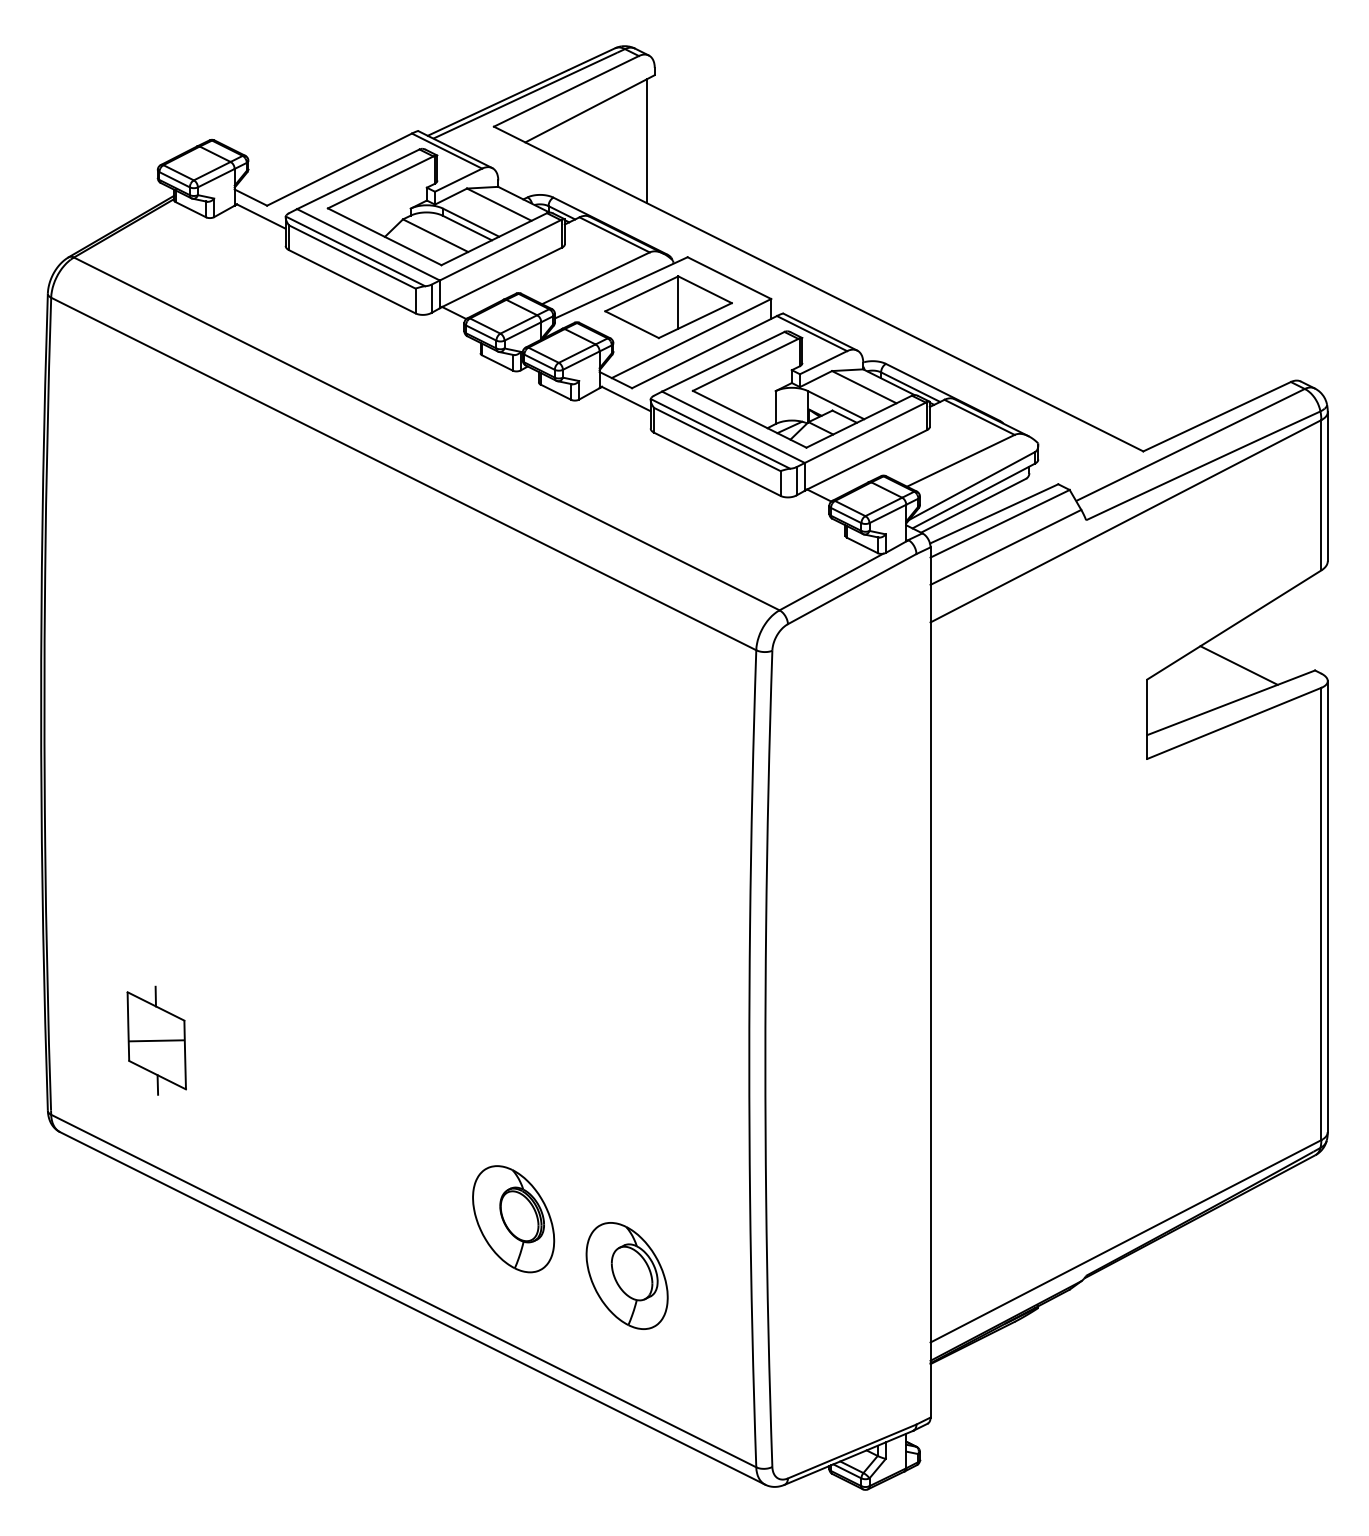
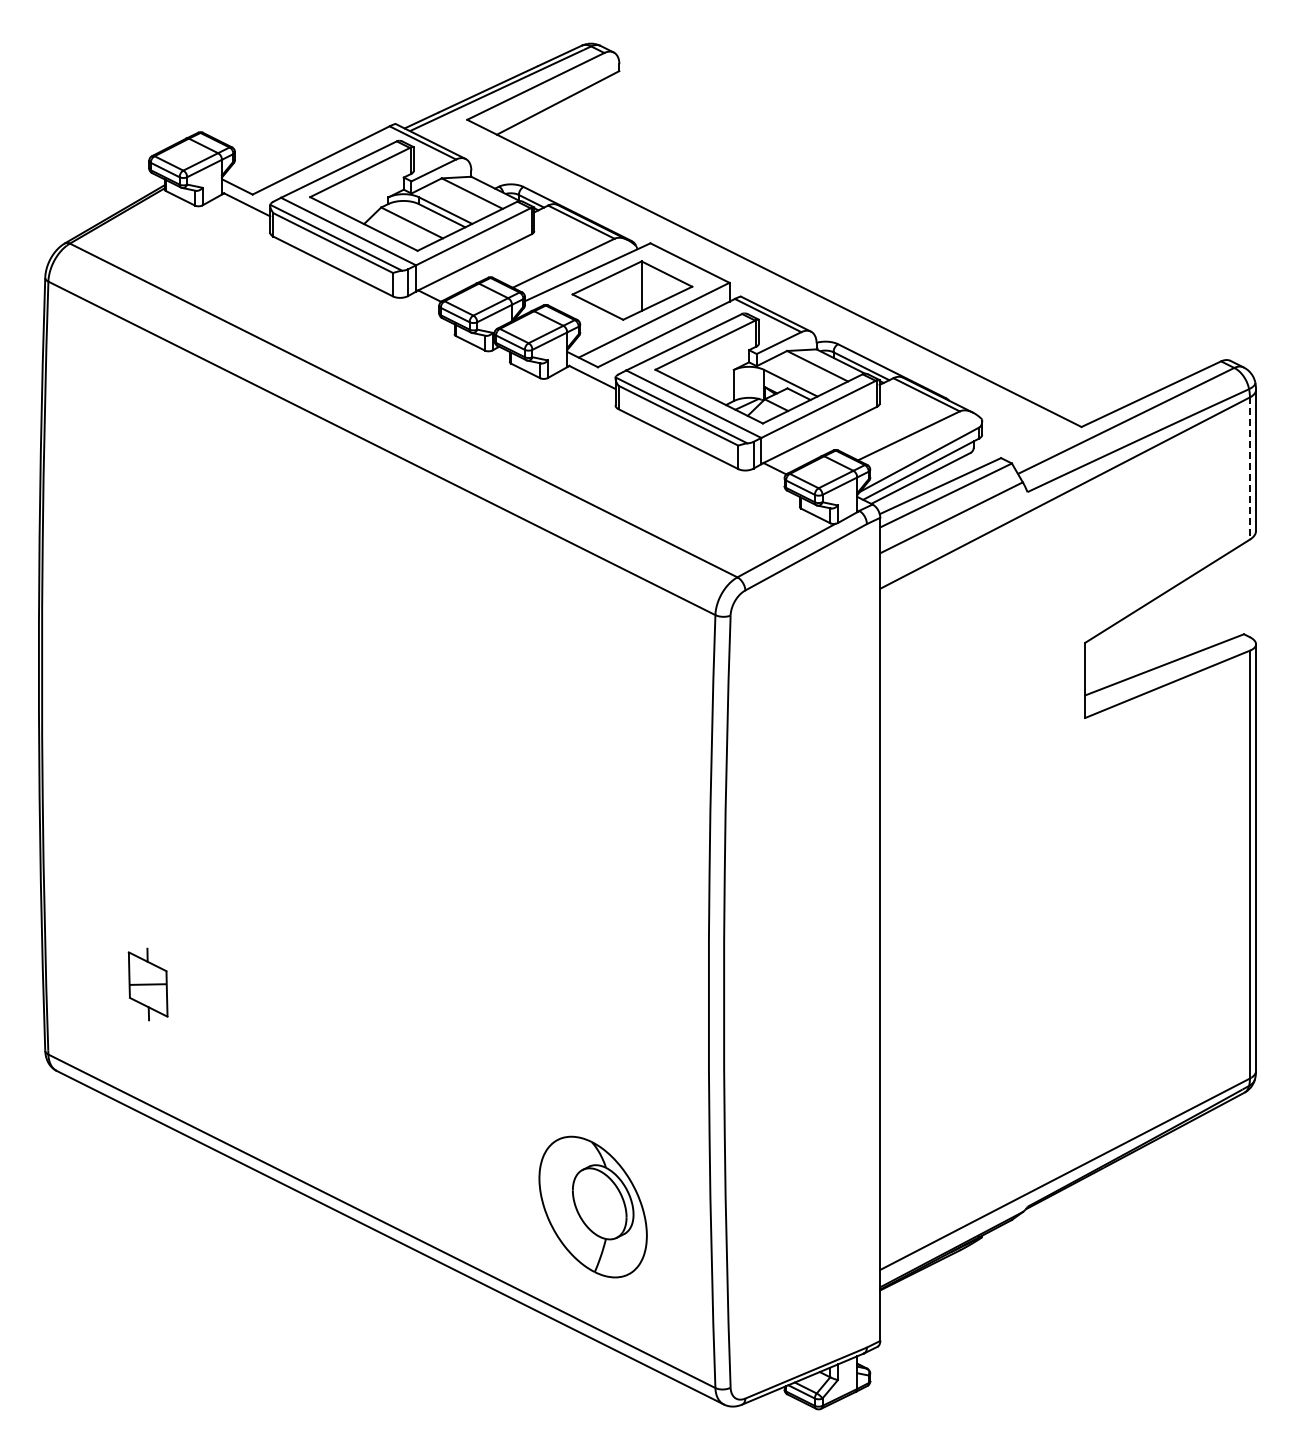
line: (646, 141) -> (611, 133), removed
line: (1320, 496) -> (1249, 469), solid -> dashed
line: (1238, 665) -> (1171, 629), removed
part: (155, 1040) -> (147, 984), size x0.7
part: (513, 1219) -> (485, 1153), removed
part: (627, 1275) -> (593, 1206), size x1.4

